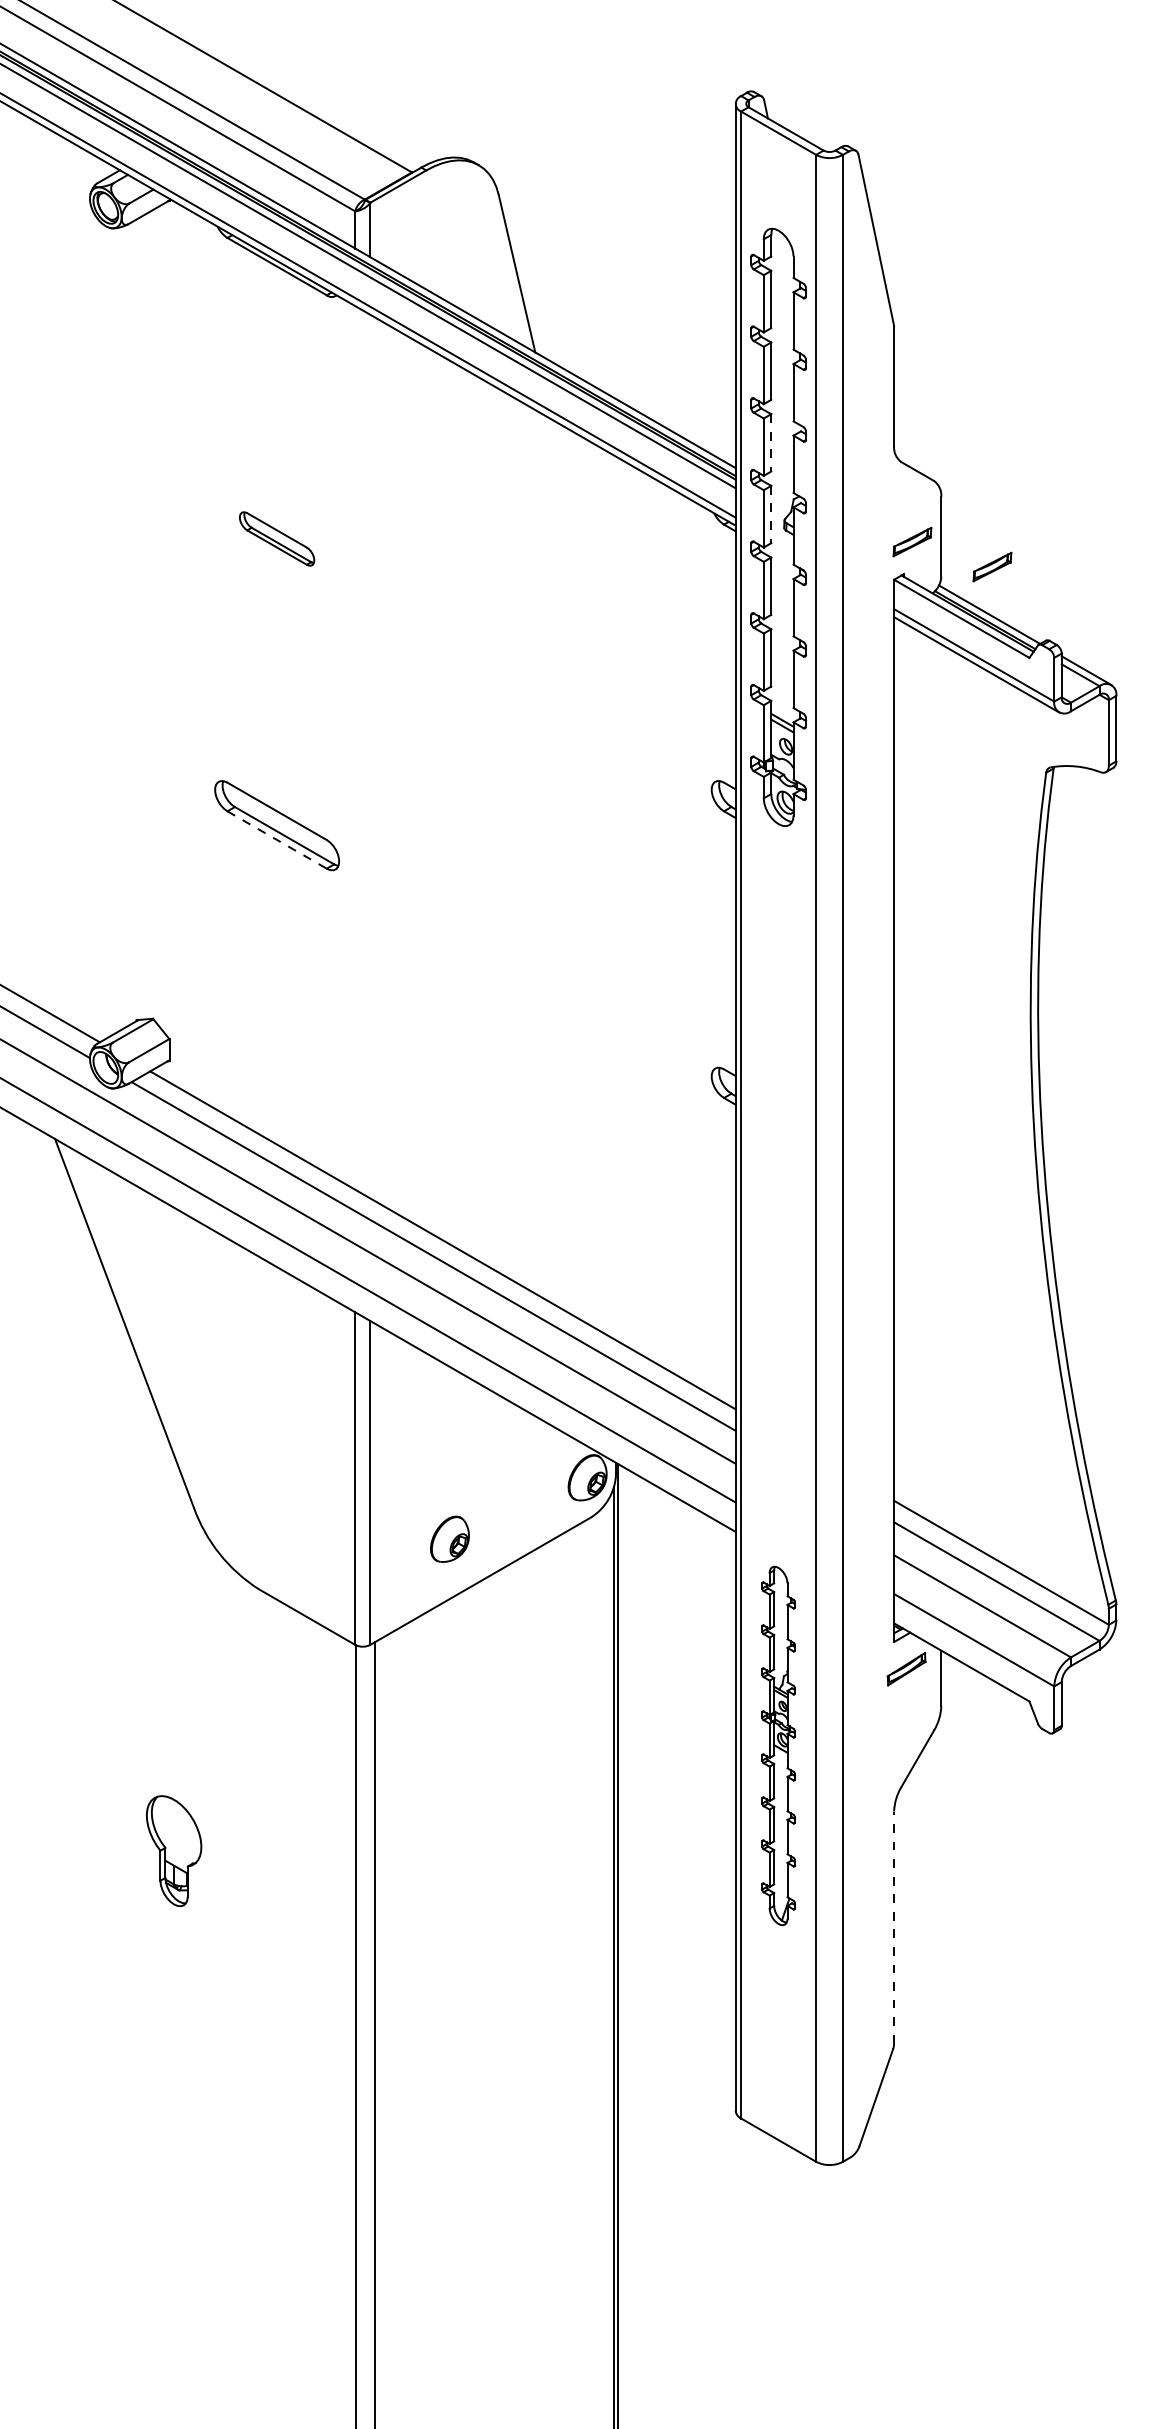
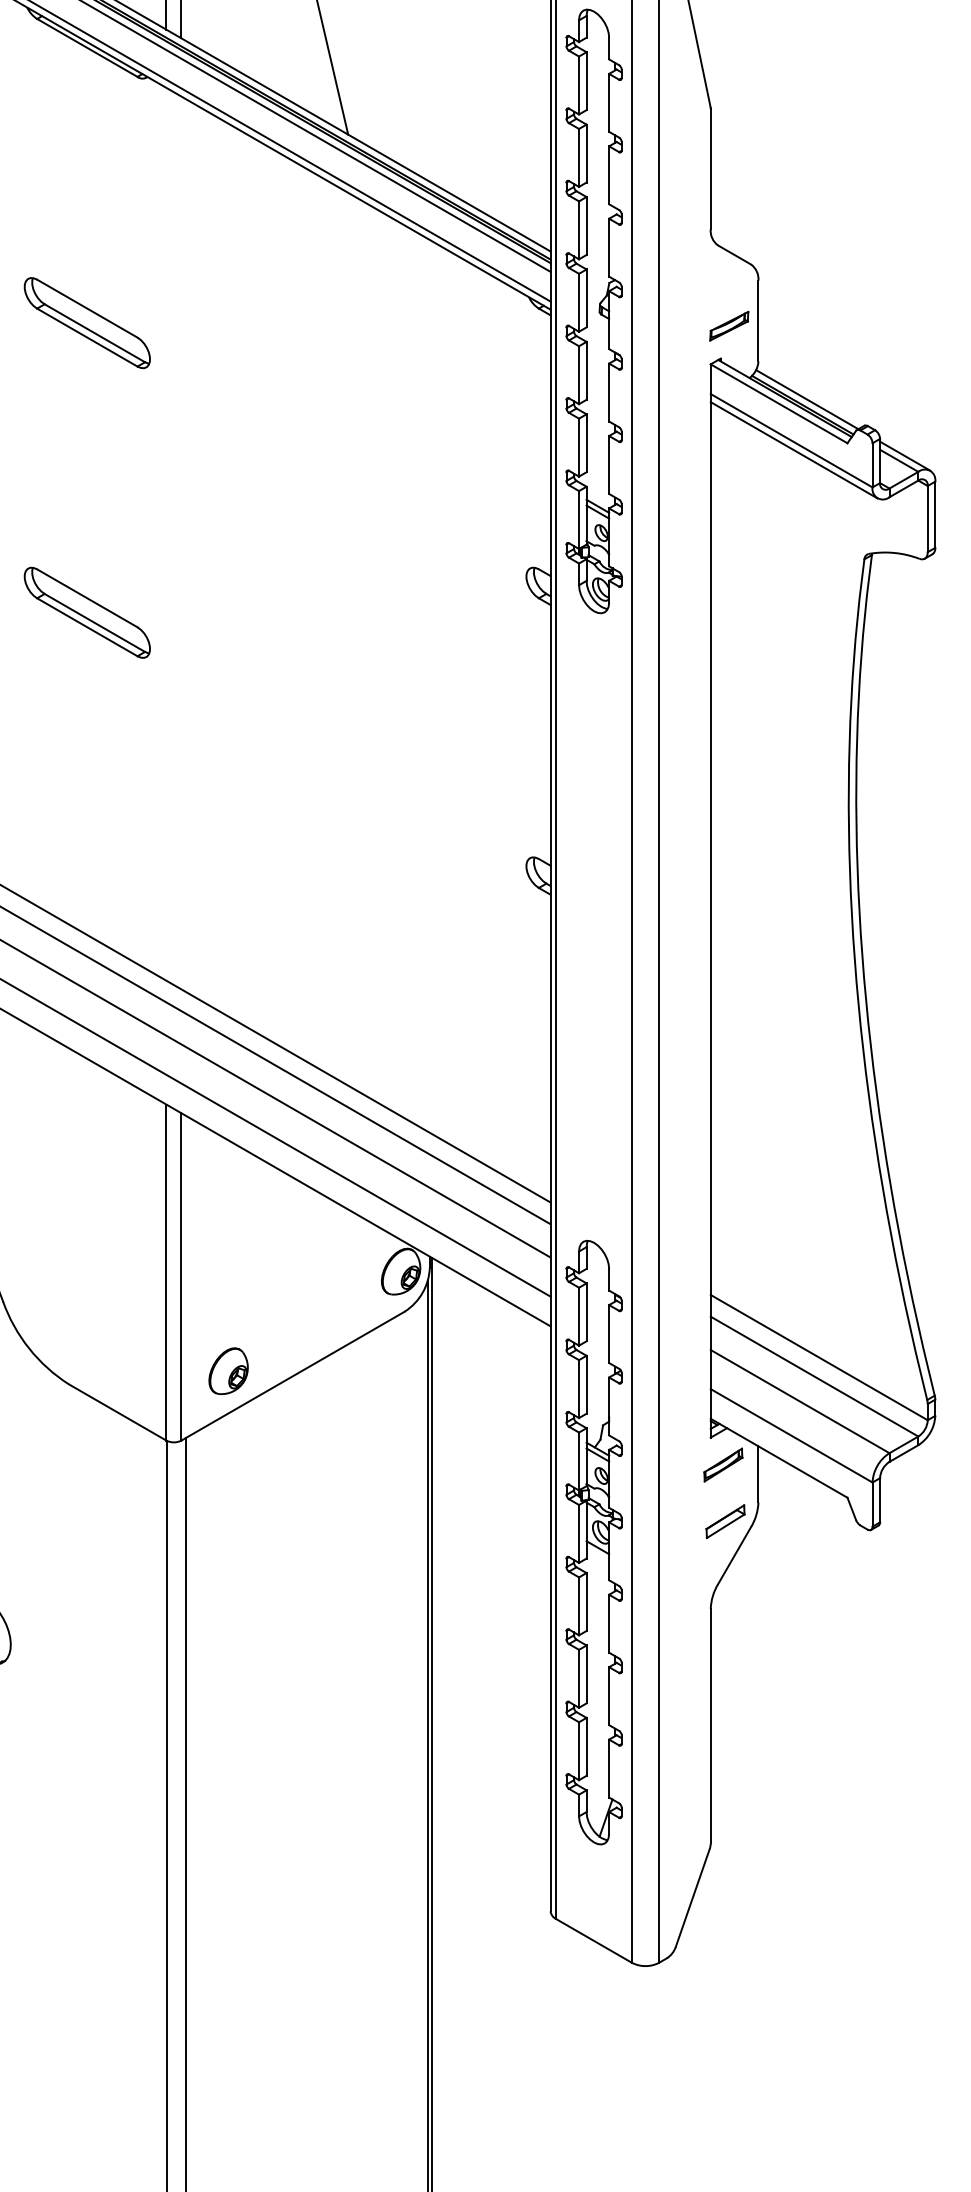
line: (771, 442) -> (586, 225), dashed -> solid
line: (771, 514) -> (586, 298), dashed -> solid
part: (276, 538) -> (86, 322), size x1.67
part: (992, 566) -> (810, 350), removed
line: (277, 840) -> (87, 627), dashed -> solid
part: (449, 1538) -> (228, 1370), moved
part: (908, 1725) -> (725, 1521), added
part: (778, 1745) -> (593, 1542), size x1.67
line: (894, 1927) -> (711, 1726), dashed -> solid

